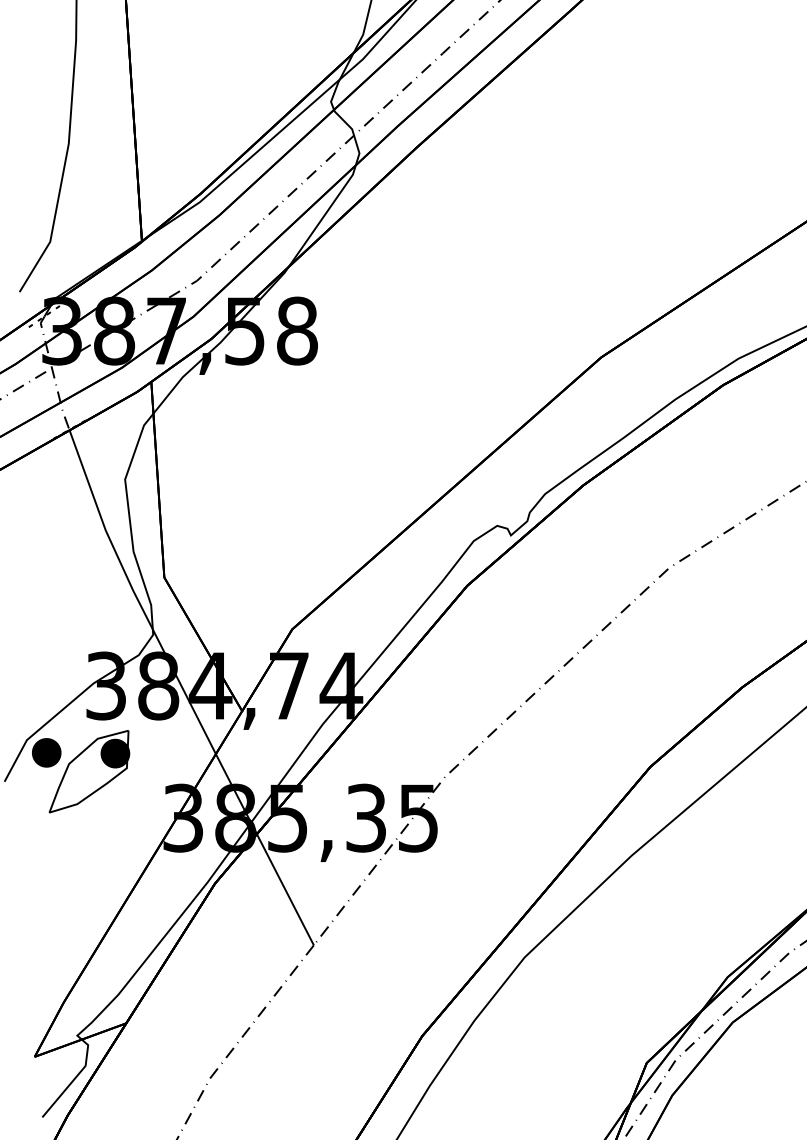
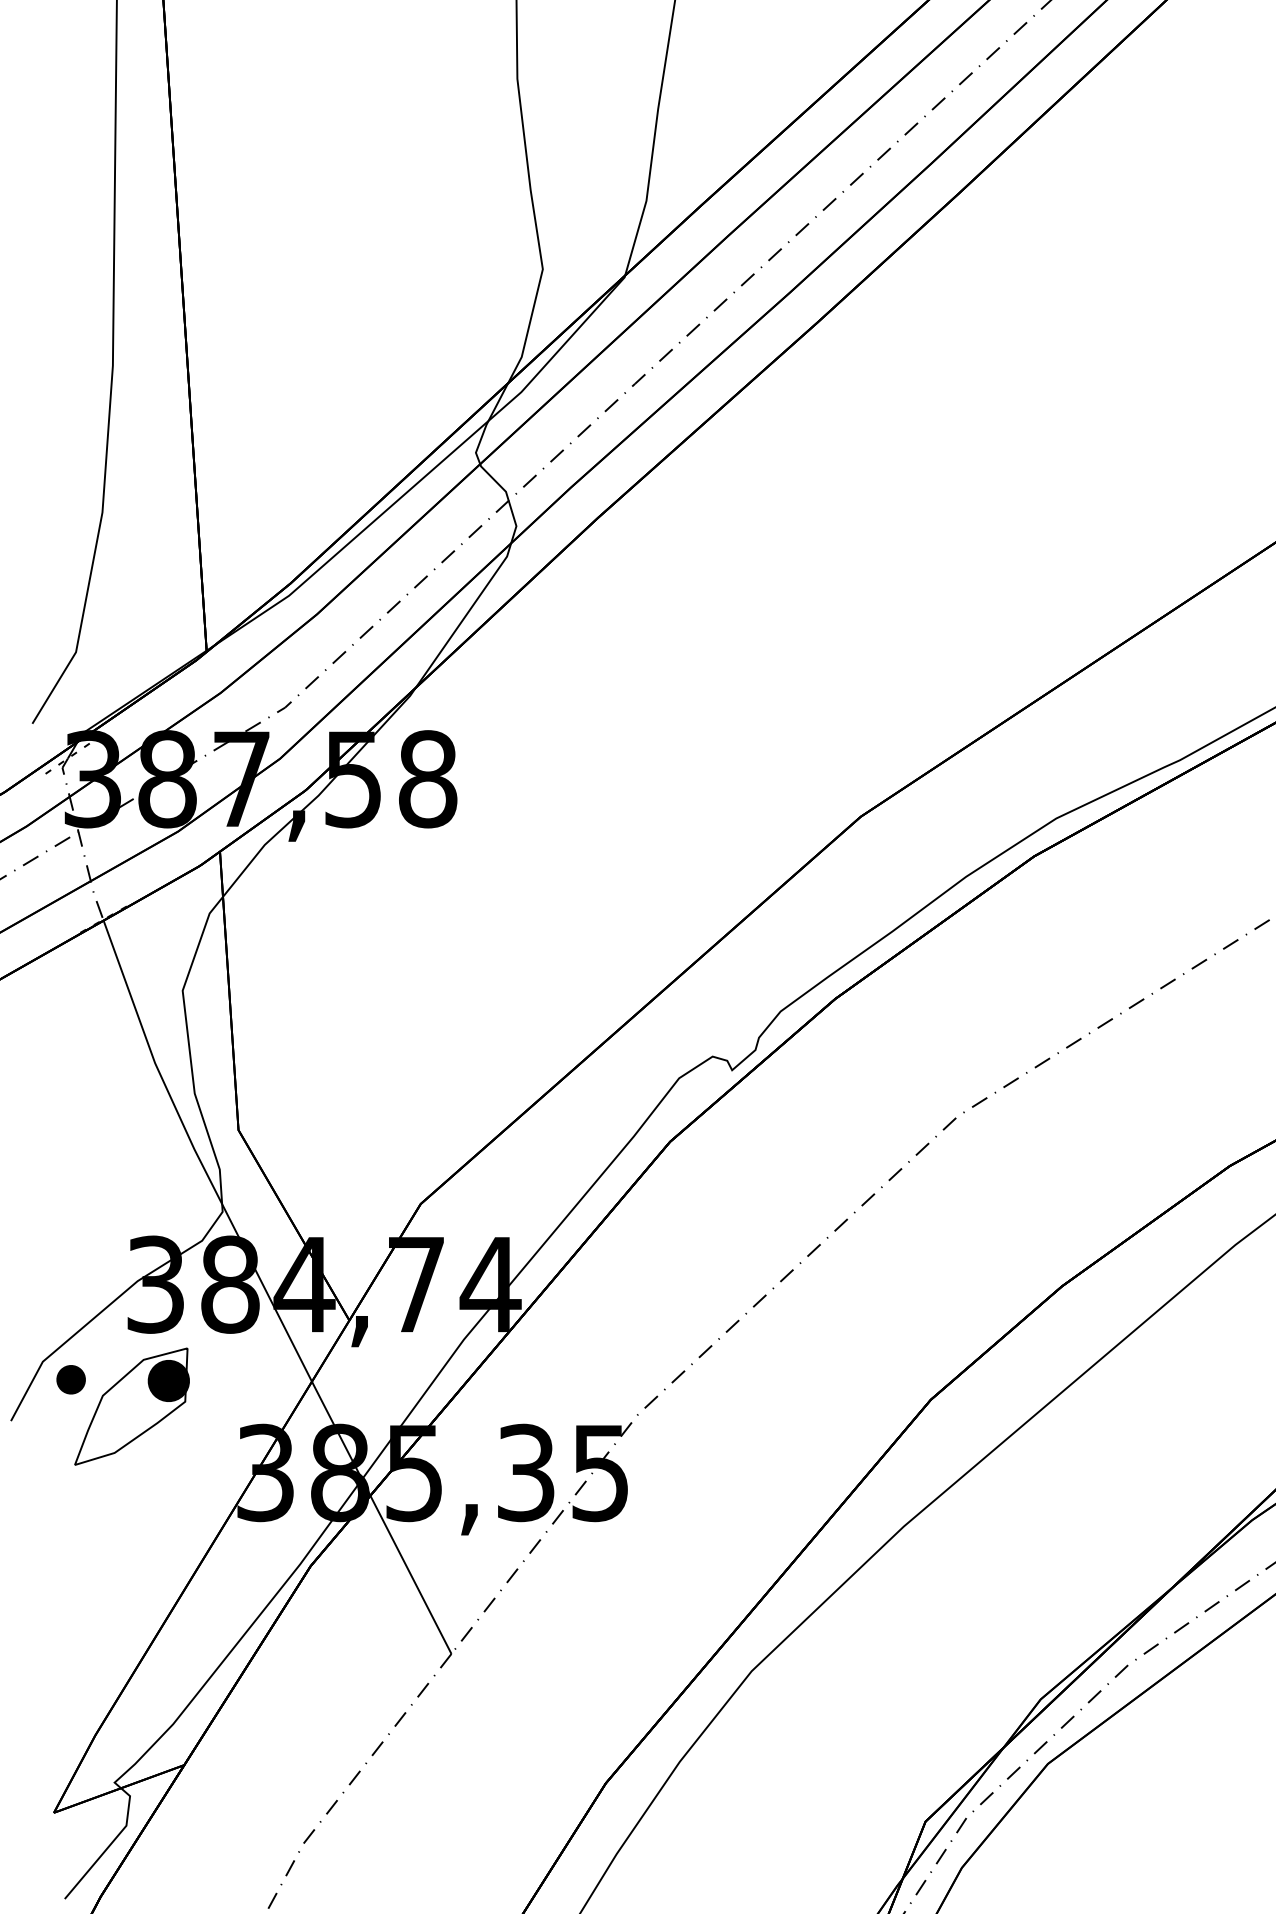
part: (47, 752) -> (71, 1379), size x0.7

